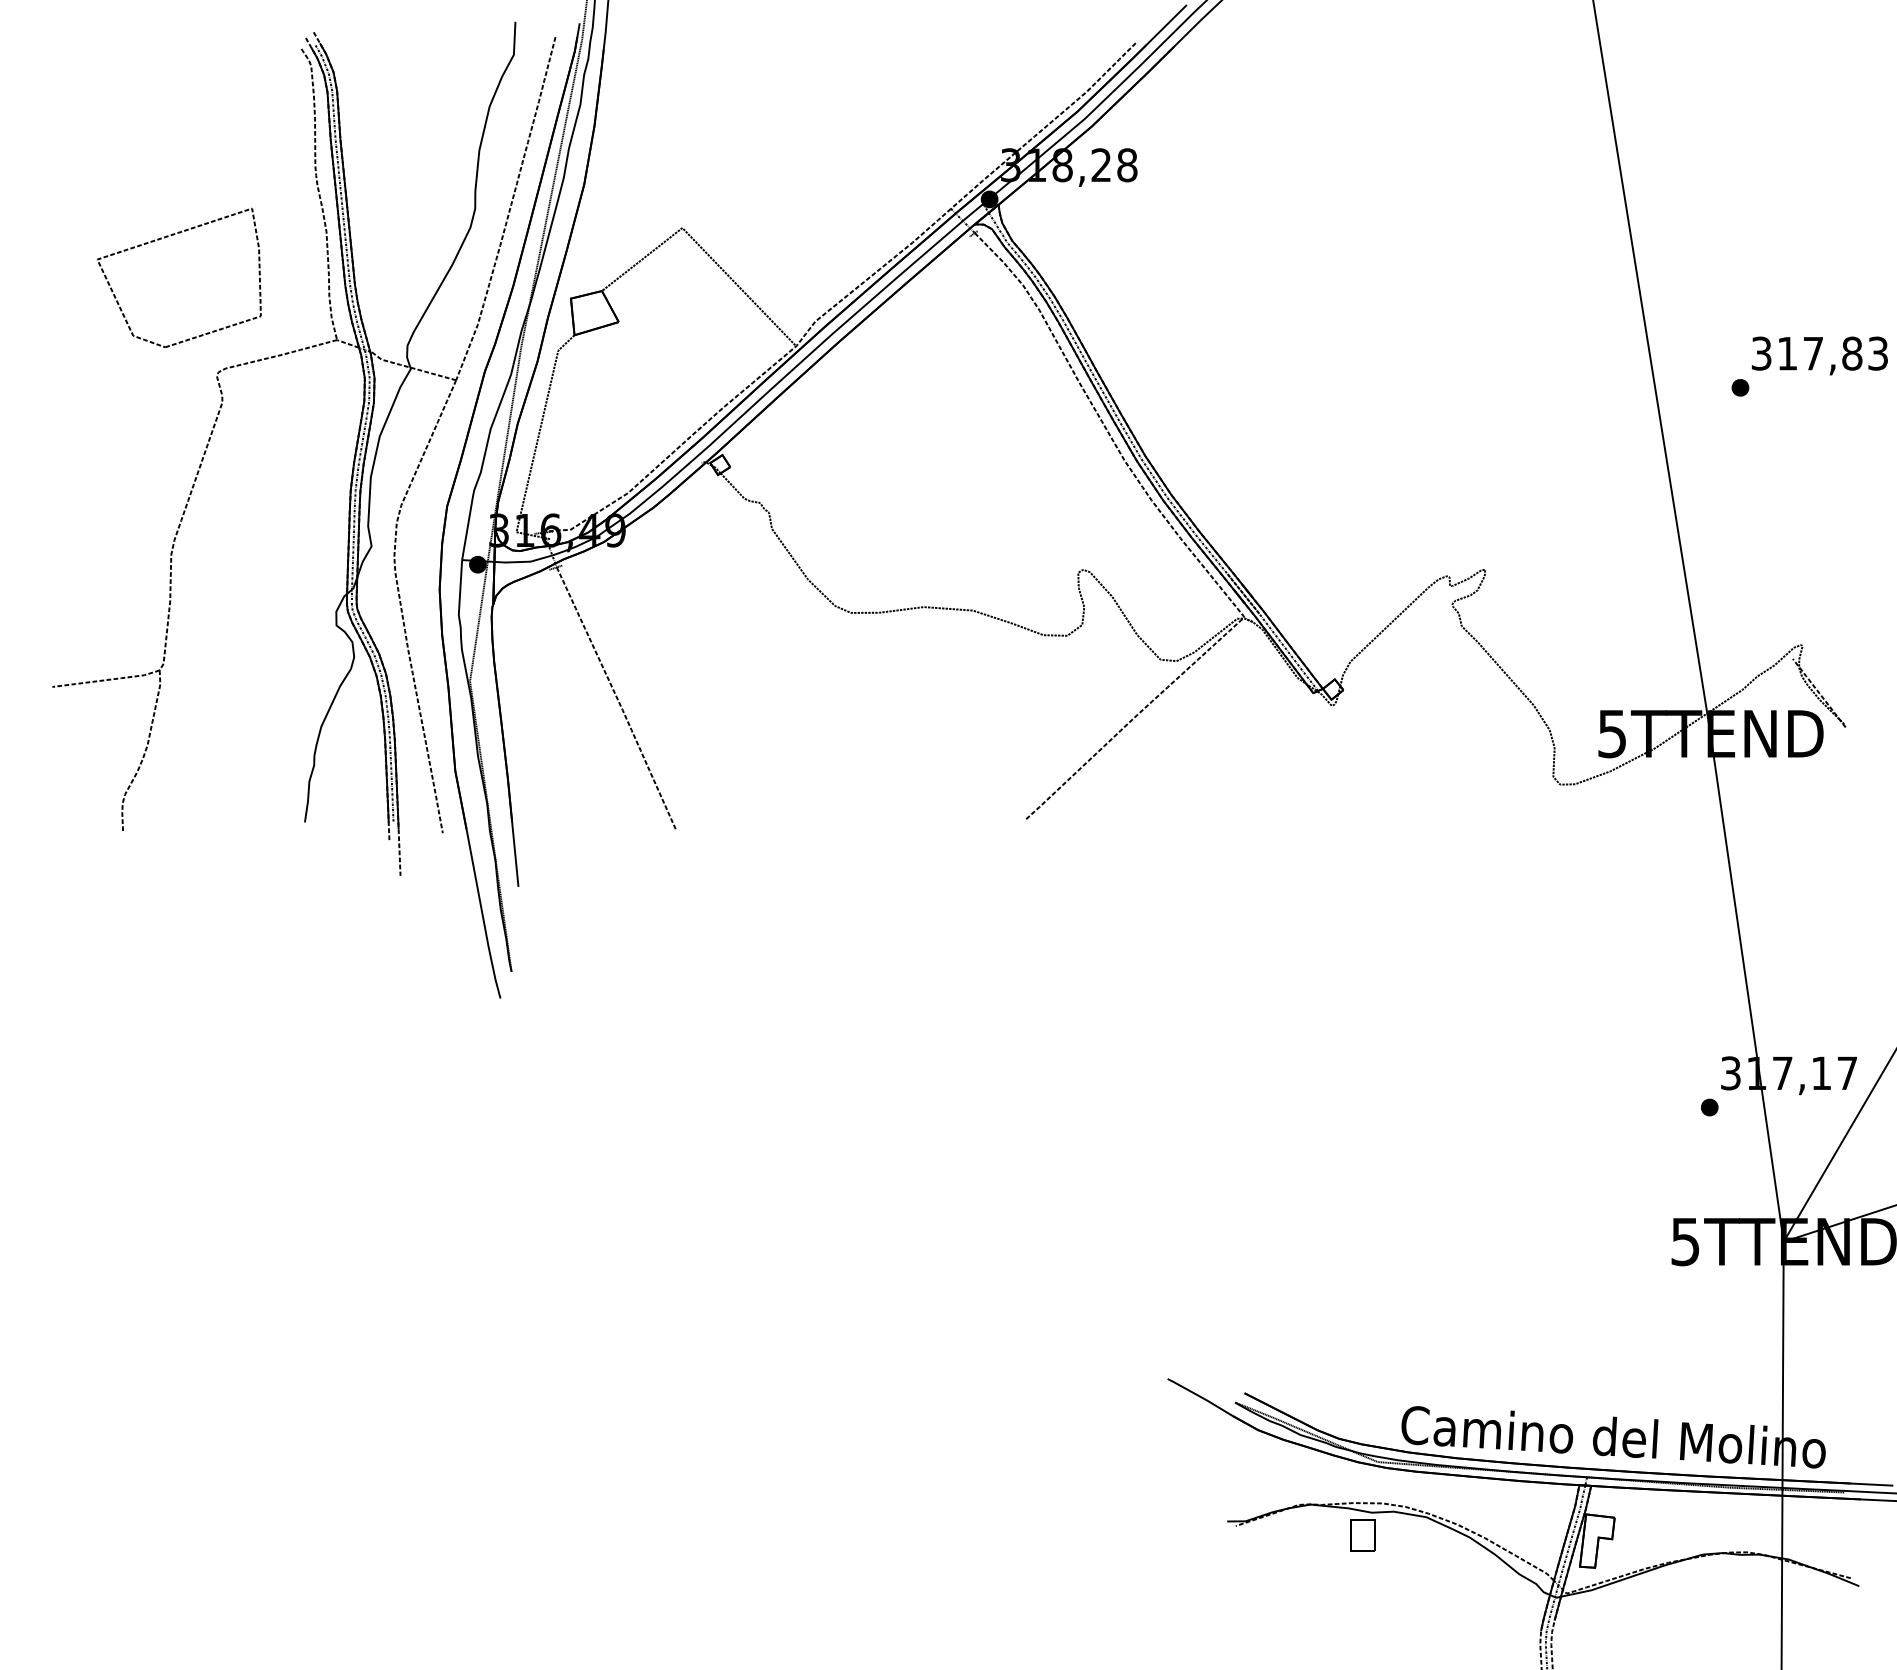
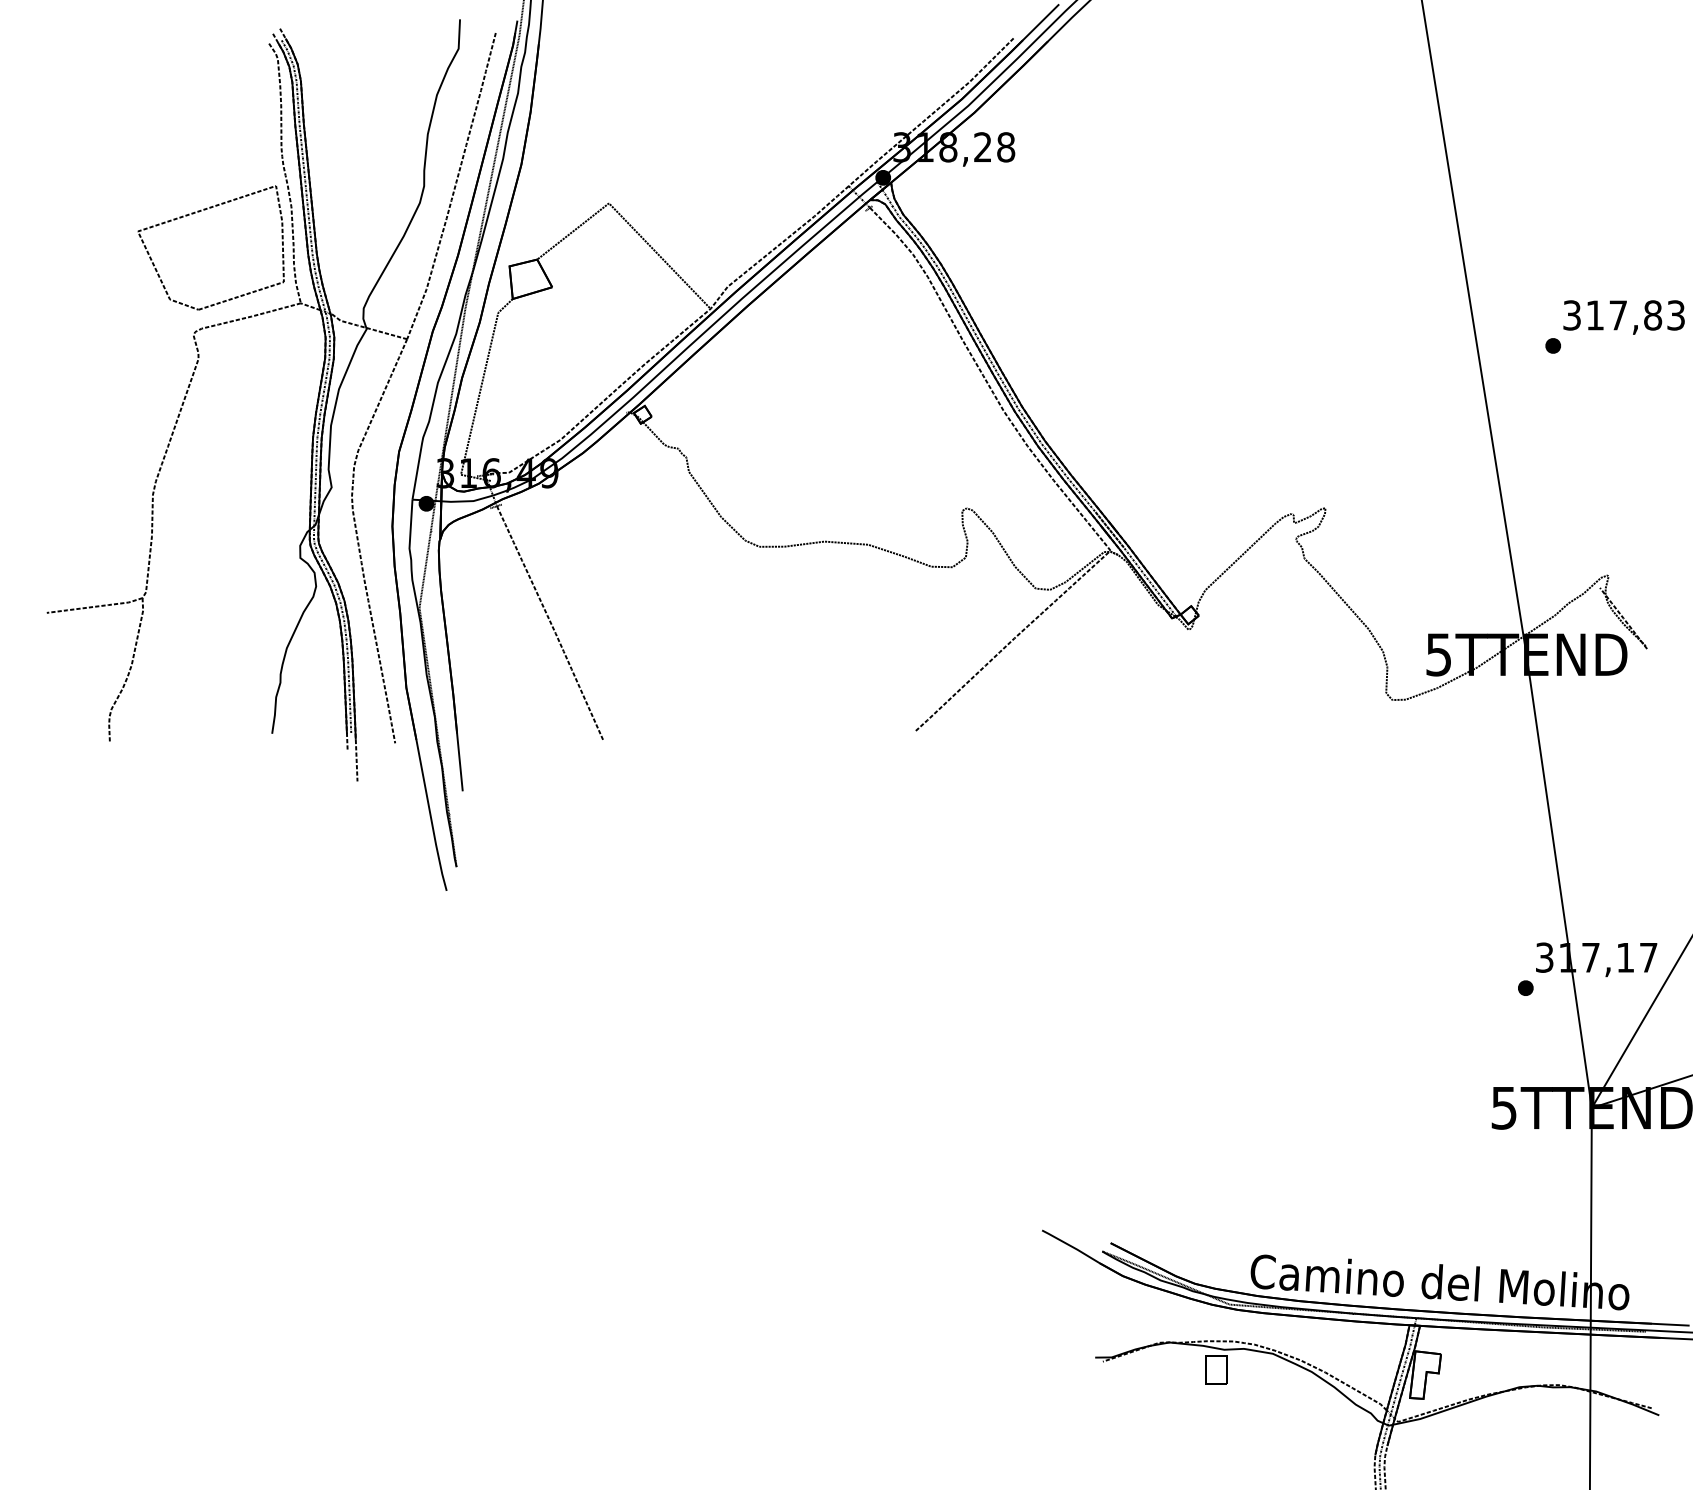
part: (166, 238) -> (199, 212), moved

